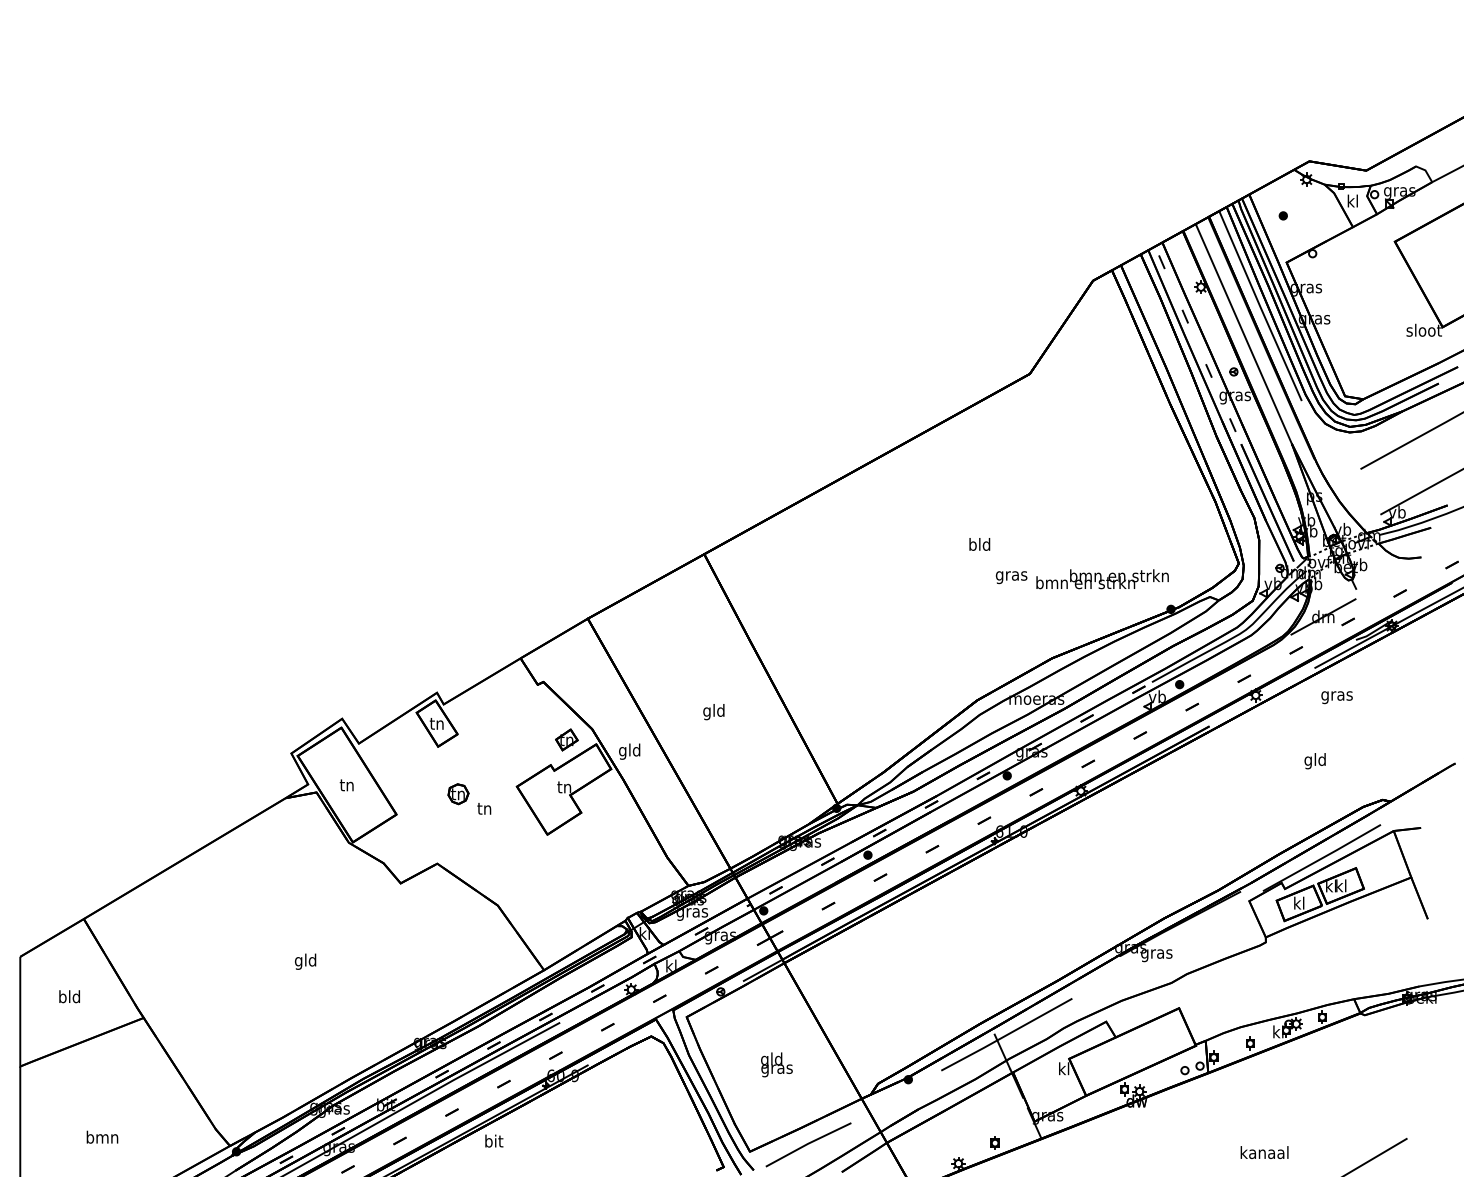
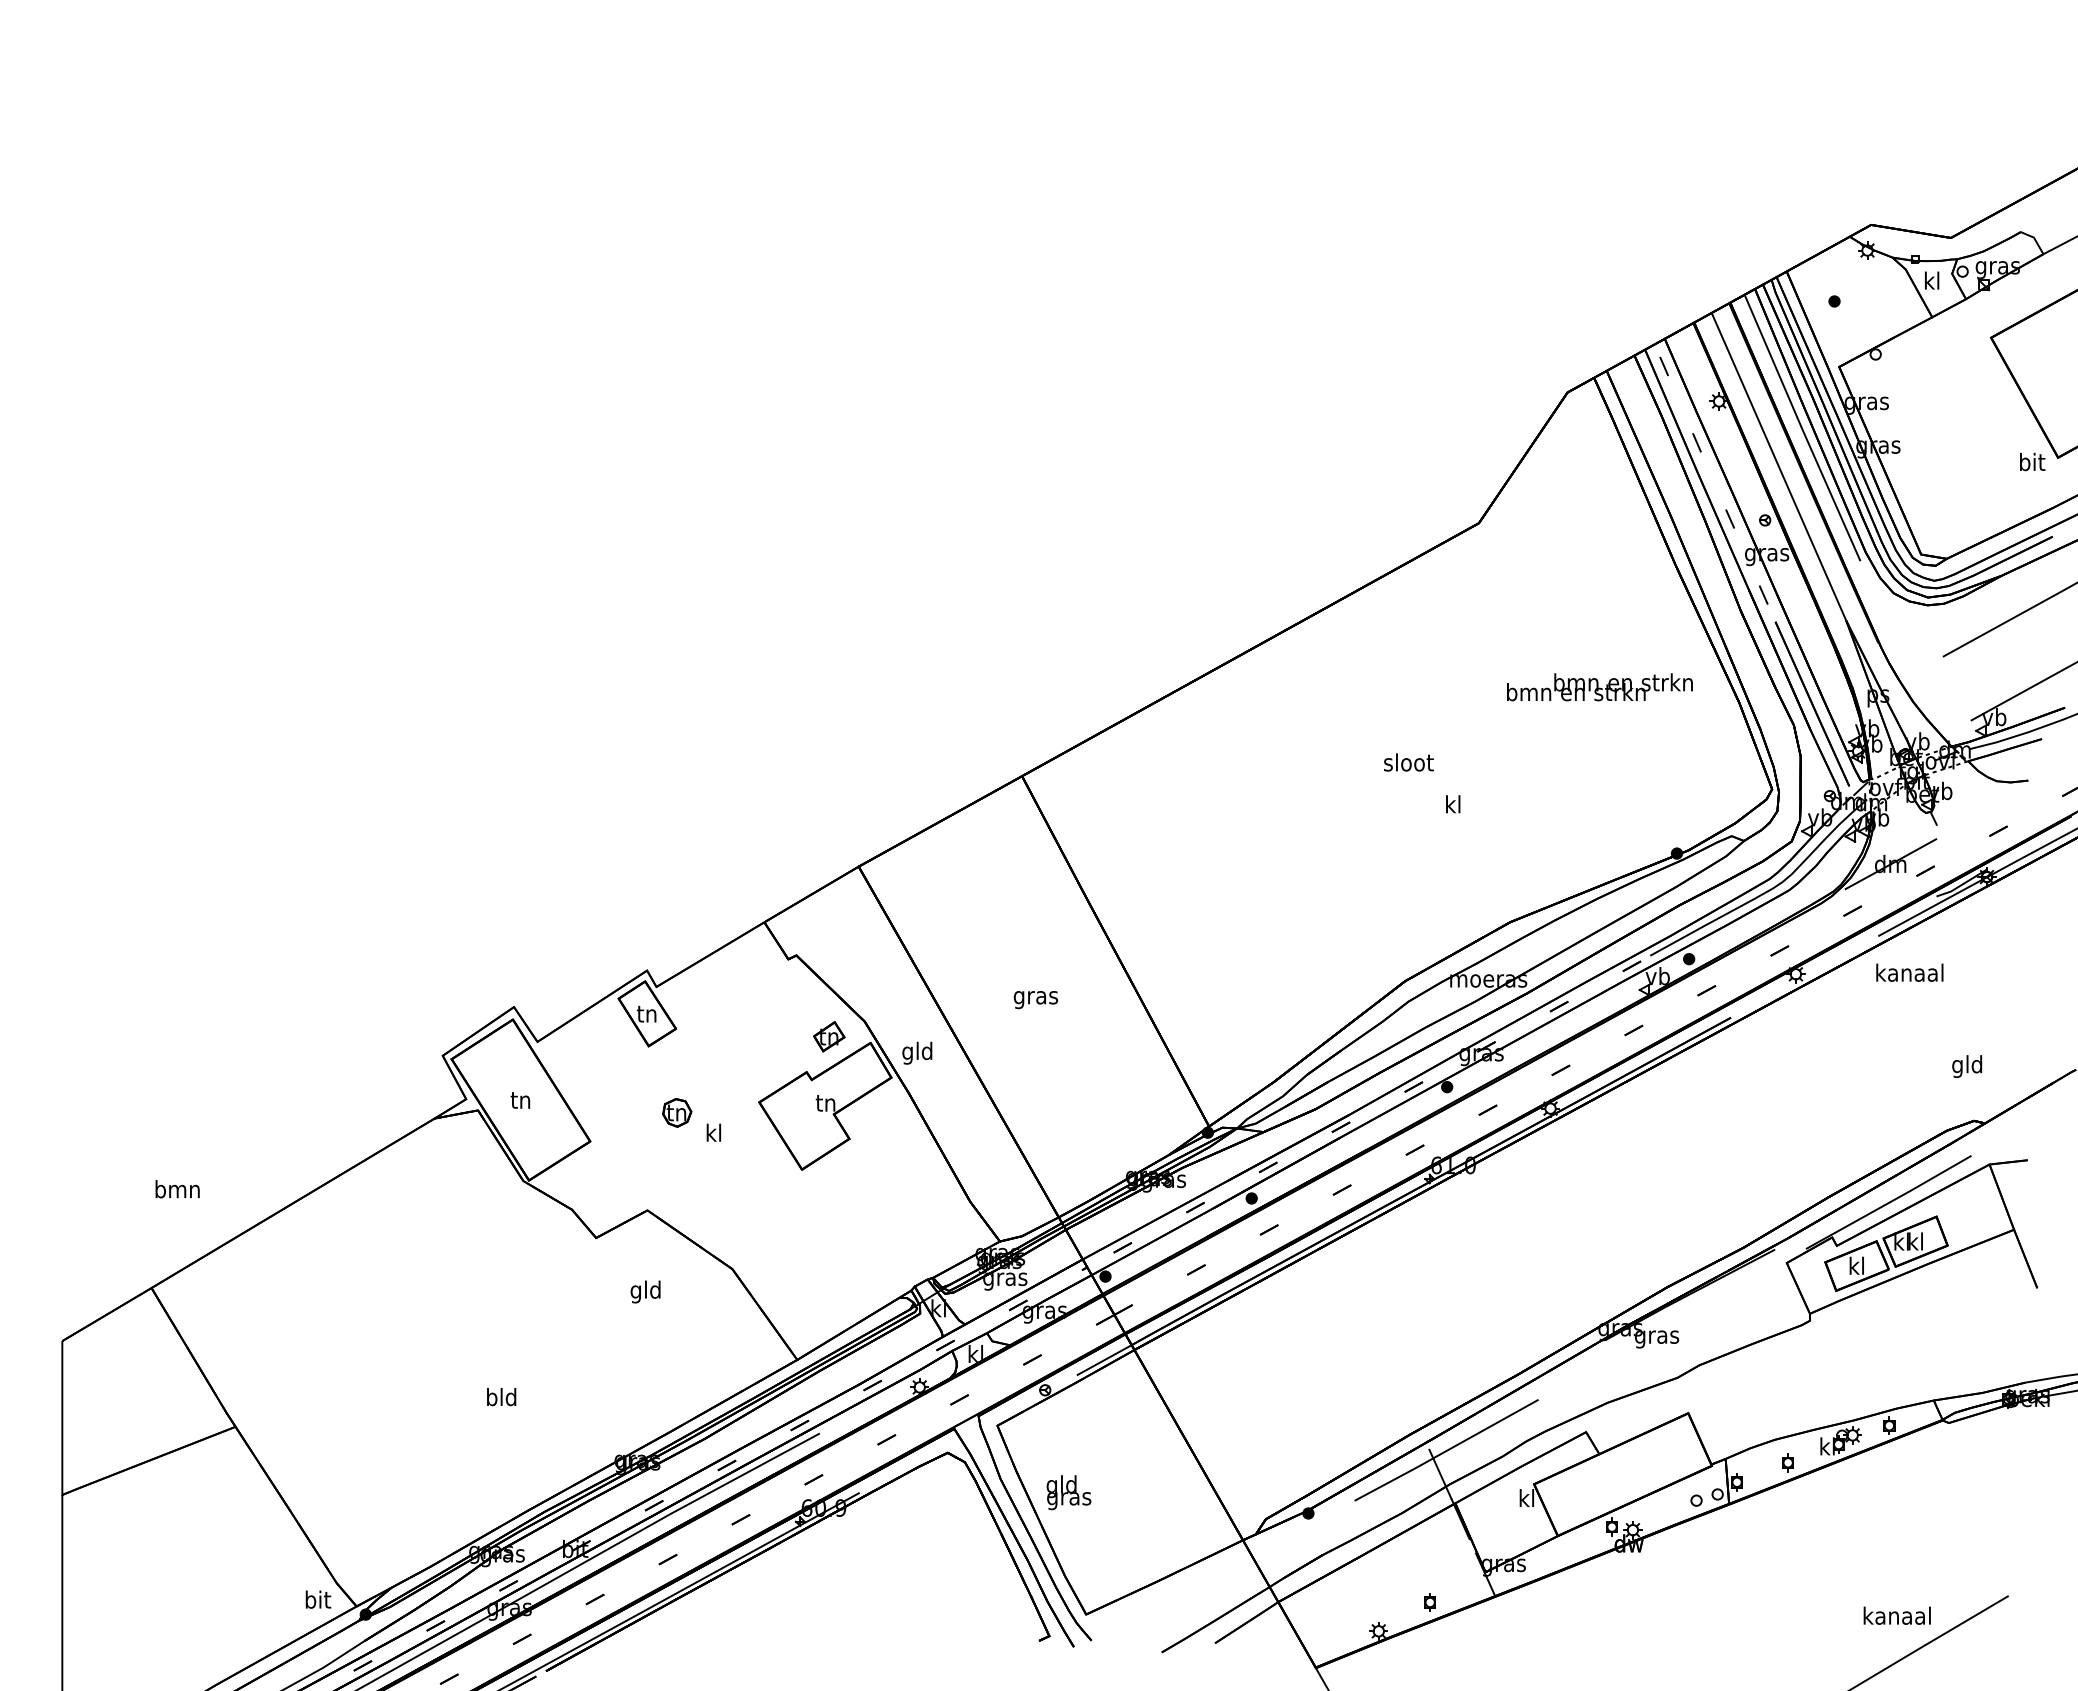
text: (1424, 329) -> (2032, 461), sloot -> bit
text: (979, 544) -> (1408, 762), bld -> sloot
text: (1011, 575) -> (1453, 806), gras -> kl
text: (1102, 579) -> (1599, 687), moved
text: (1336, 695) -> (1909, 974), gras -> kanaal
text: (713, 711) -> (1035, 997), gld -> gras
text: (1315, 761) -> (1967, 1066), moved
text: (484, 808) -> (713, 1132), tn -> kl
text: (305, 961) -> (645, 1291), moved
text: (69, 997) -> (501, 1397), moved
text: (776, 1064) -> (1068, 1492), moved
text: (102, 1137) -> (177, 1189), moved
text: (494, 1141) -> (318, 1599), moved
line: (808, 1144) -> (1168, 1604), removed
text: (1264, 1152) -> (1896, 1615), moved

